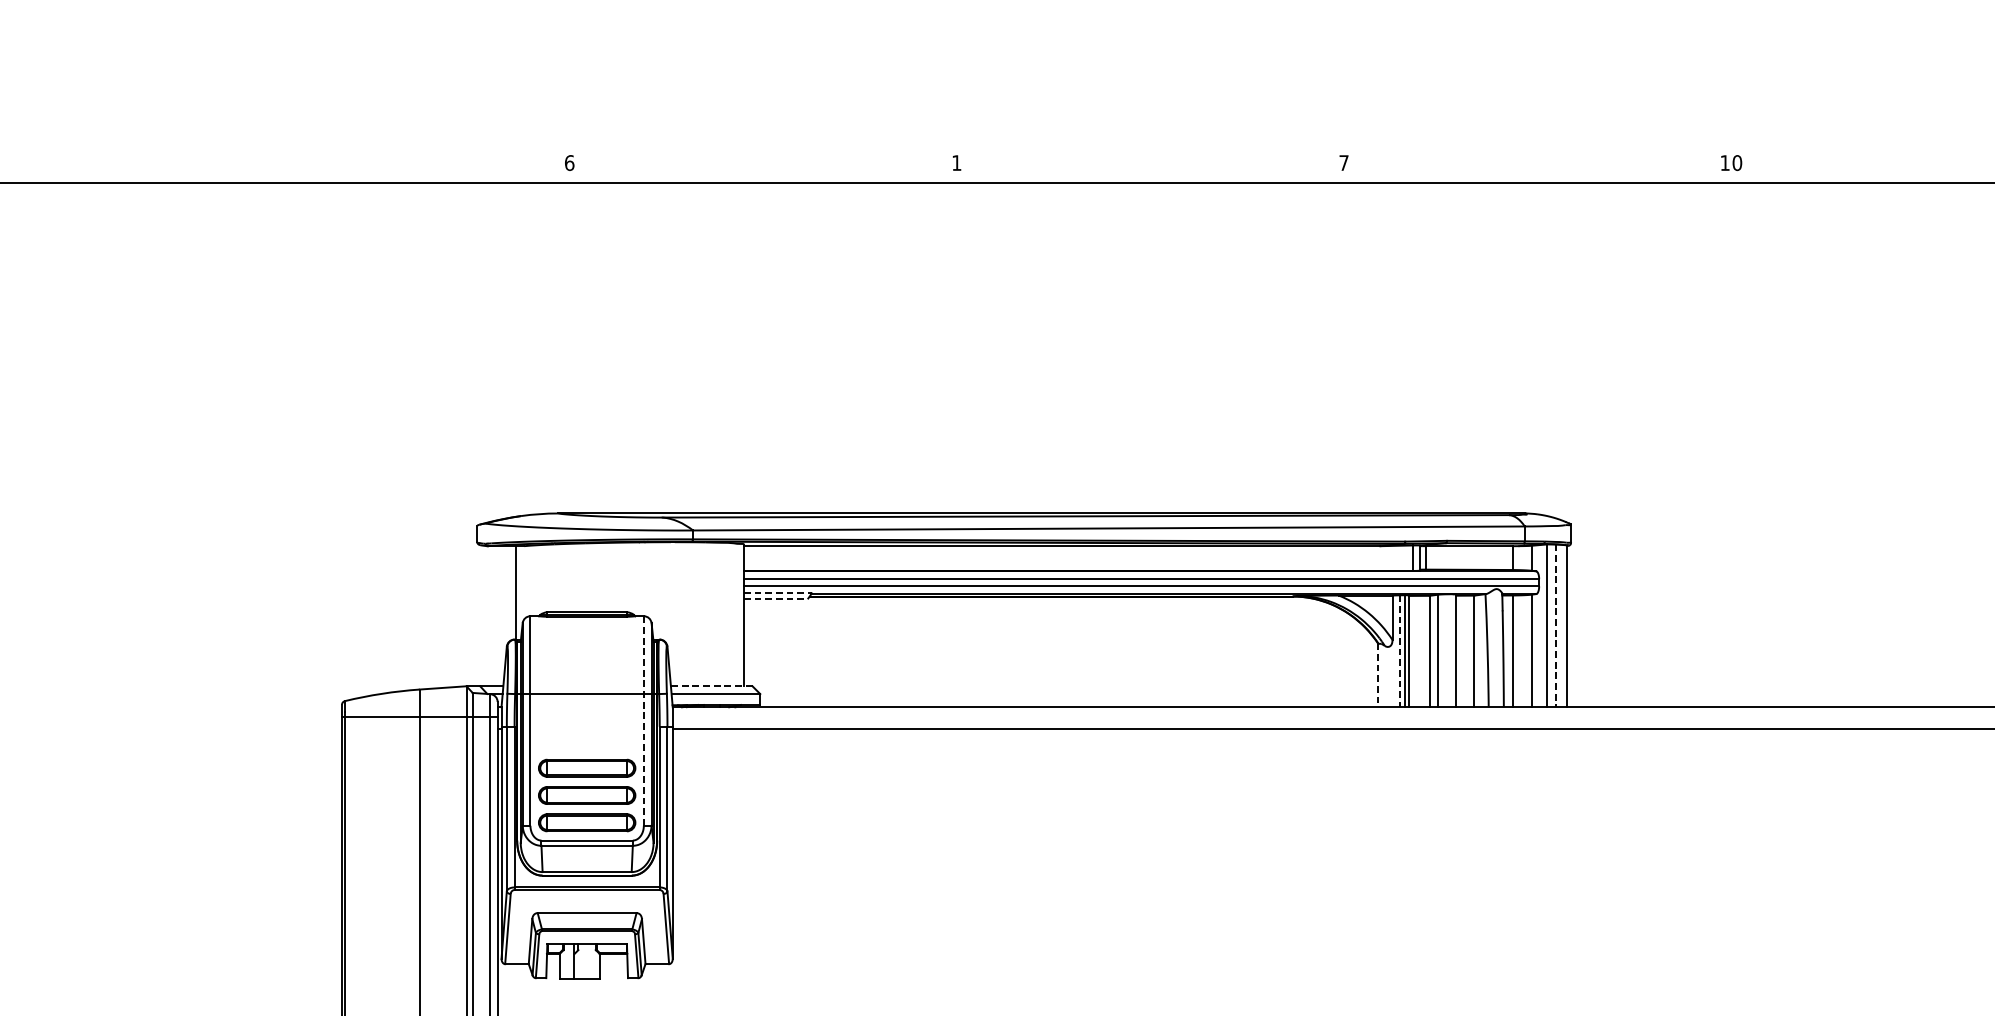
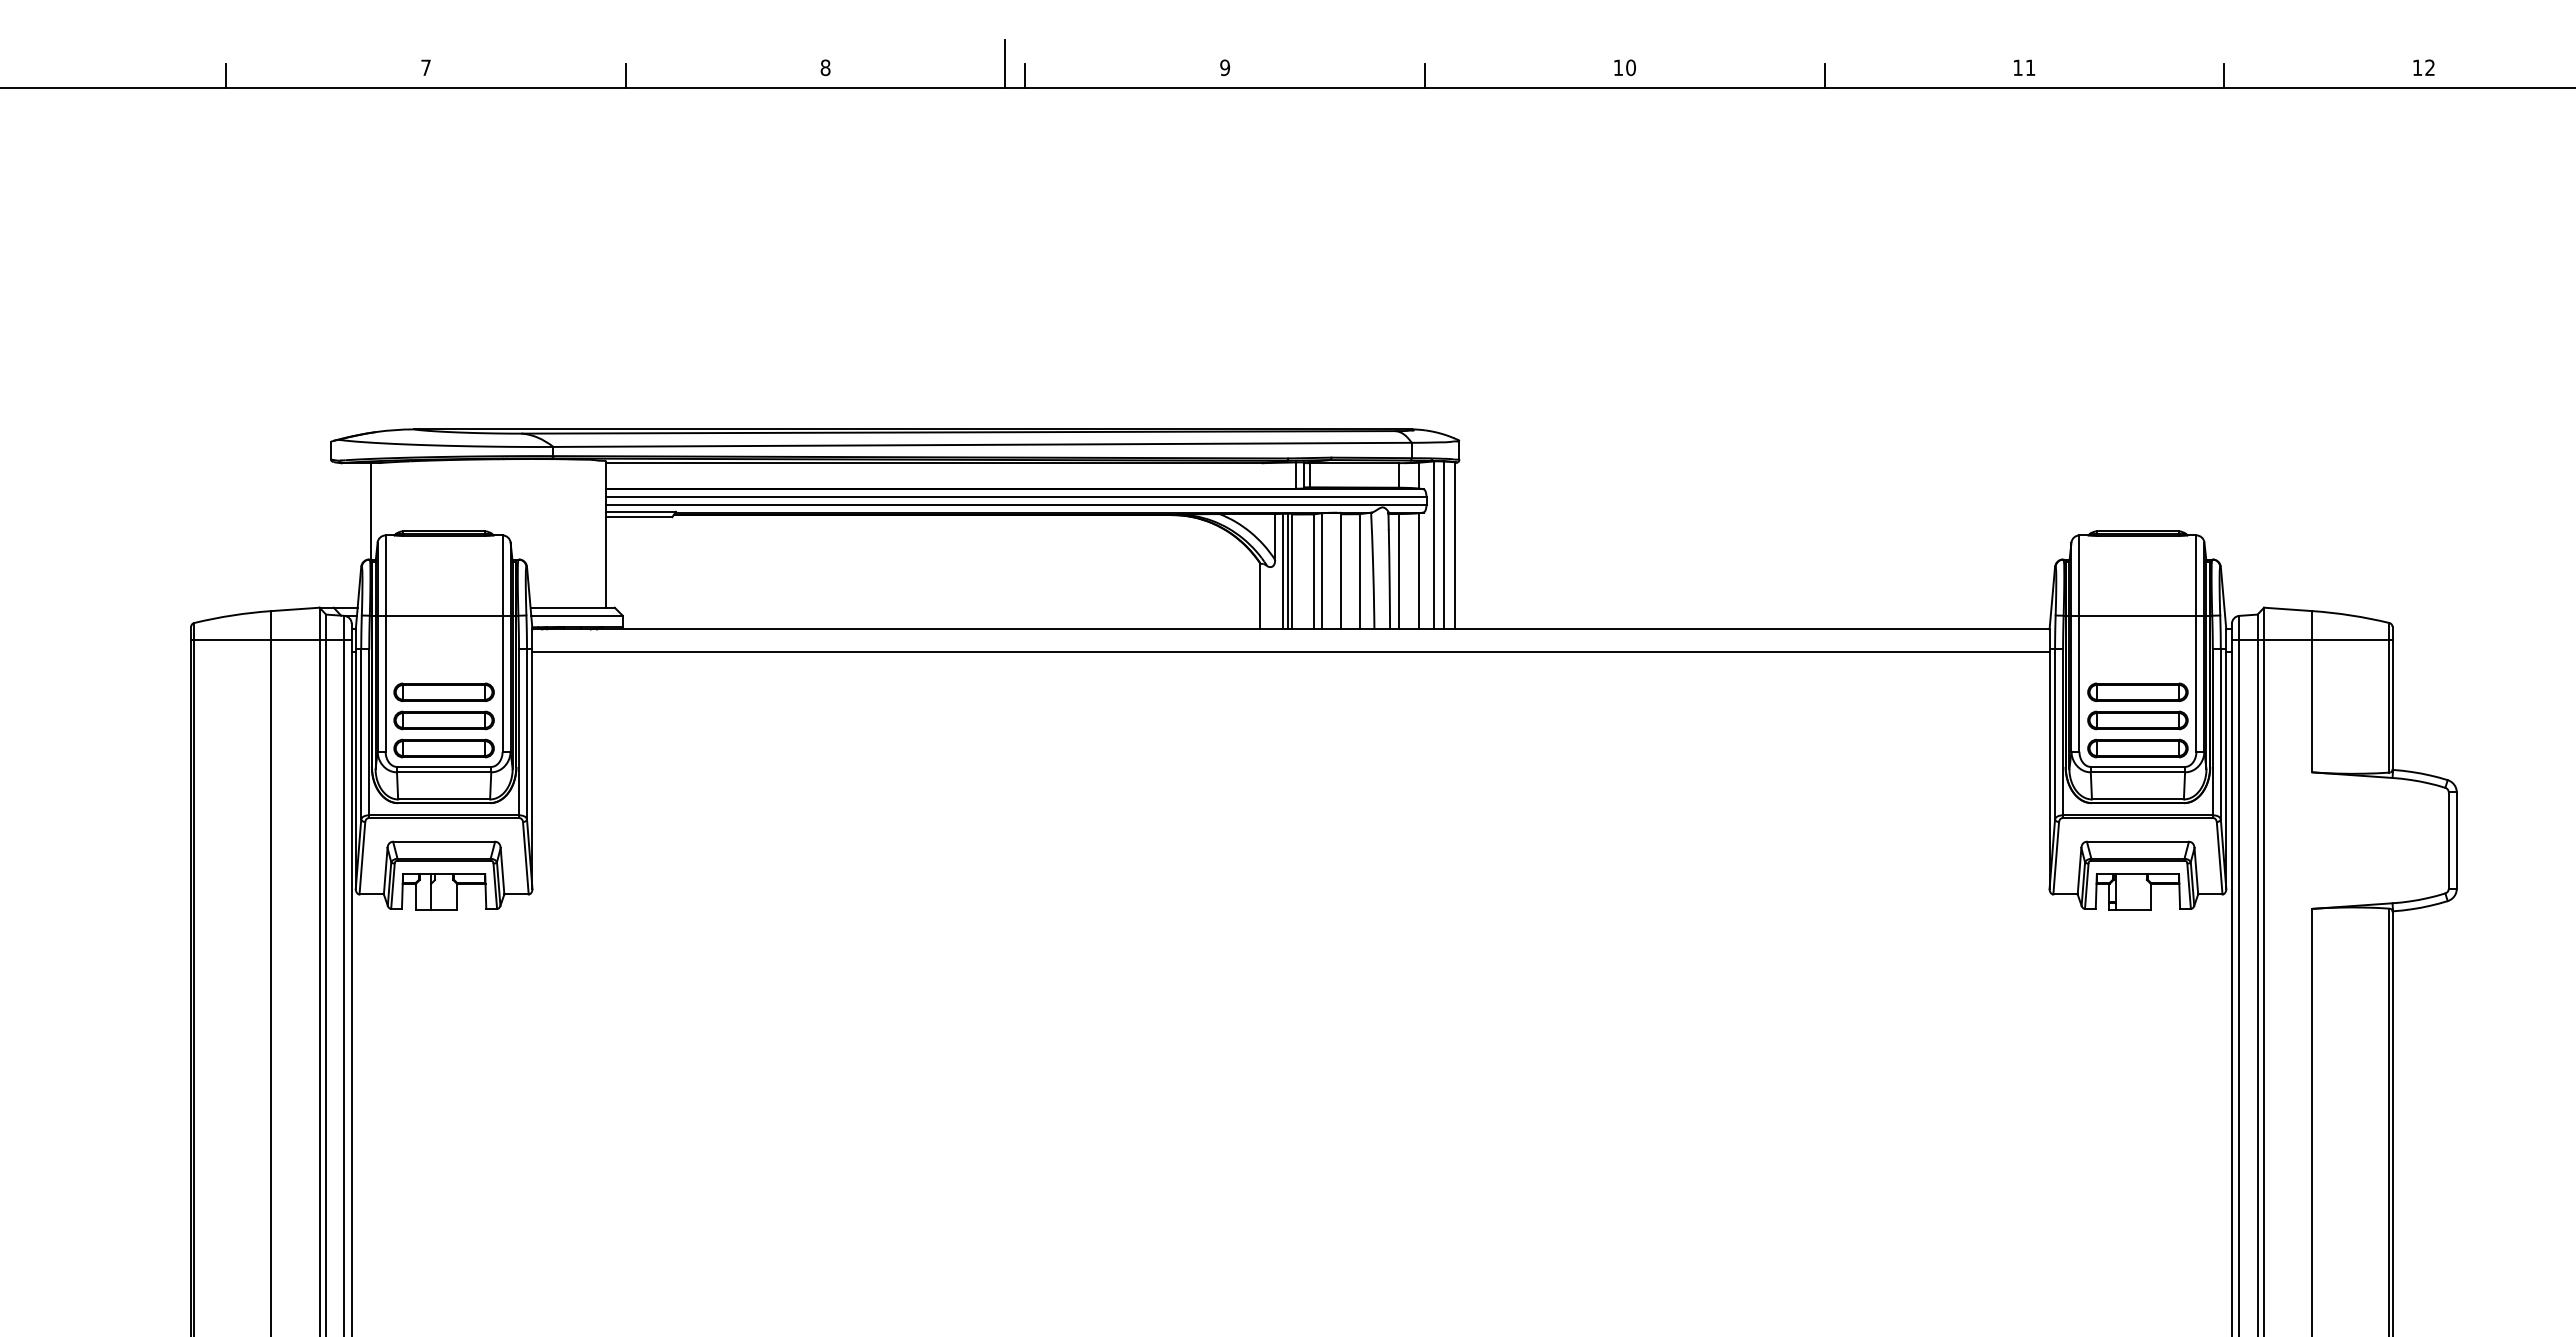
line: (1131, 159) -> (1005, 64), added
text: (570, 162) -> (426, 67), 6 -> 7
text: (956, 162) -> (825, 67), 1 -> 8
text: (1344, 162) -> (1225, 67), 7 -> 9
line: (376, 171) -> (226, 76), added
line: (762, 171) -> (625, 76), added
line: (1150, 171) -> (1025, 76), added
line: (1537, 171) -> (1424, 76), added
line: (1924, 171) -> (1824, 76), added
line: (778, 593) -> (641, 511), dashed -> solid
line: (776, 598) -> (639, 517), dashed -> solid
line: (1555, 625) -> (1443, 545), dashed -> solid
line: (1400, 651) -> (1283, 571), dashed -> solid
line: (1377, 675) -> (1259, 596), dashed -> solid
line: (711, 686) -> (572, 607), dashed -> solid
line: (643, 720) -> (502, 643), dashed -> solid

